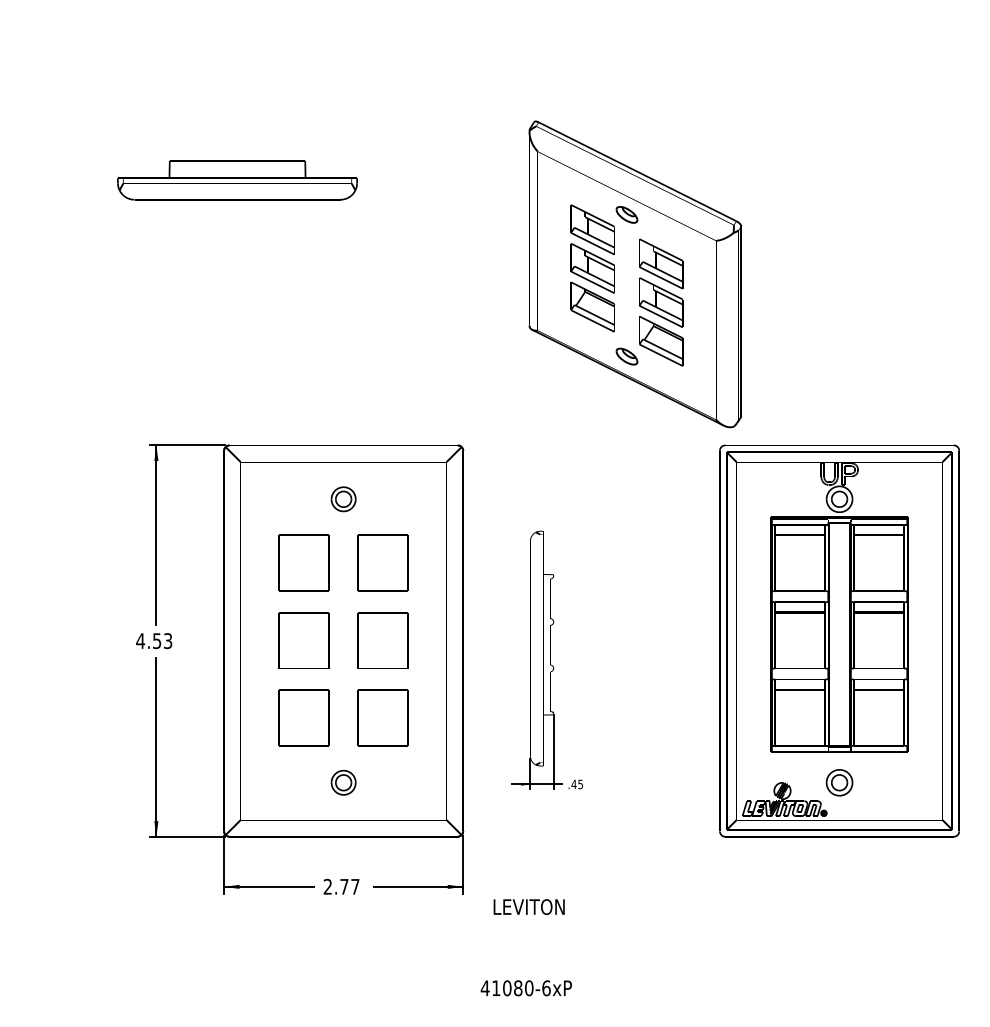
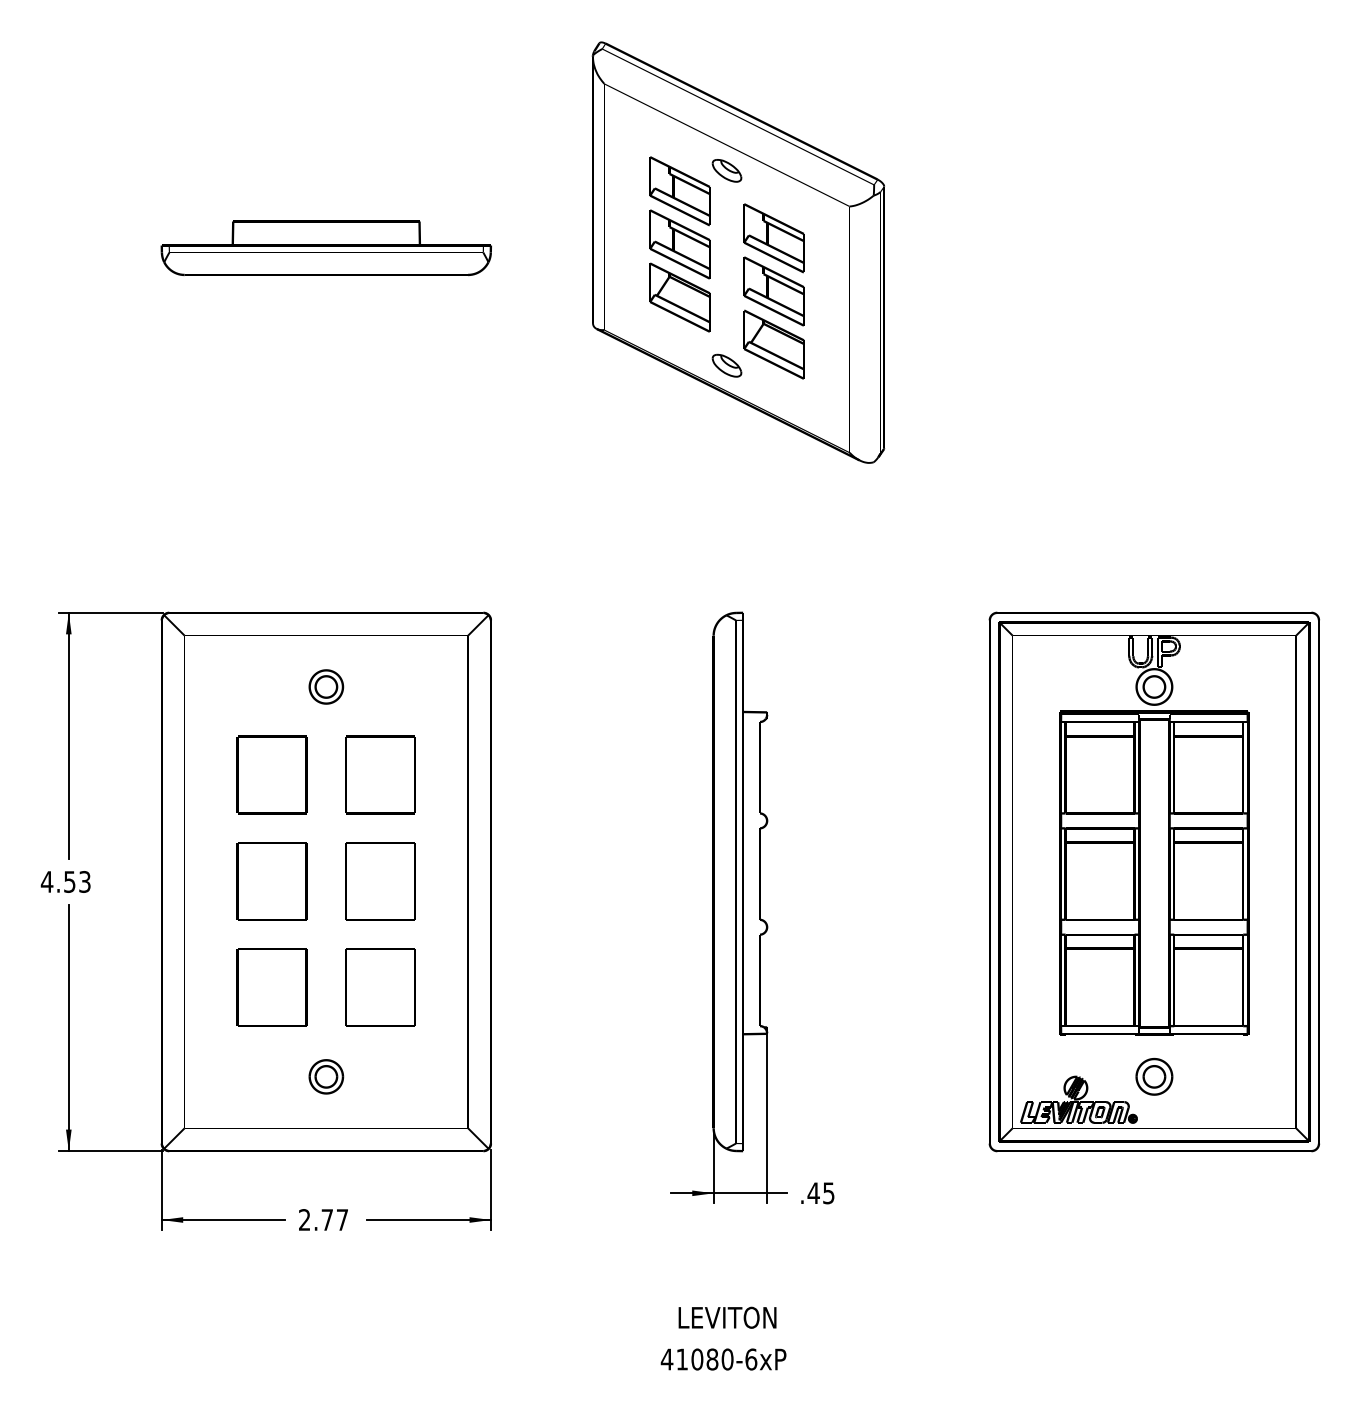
part: (635, 274) -> (738, 252), moved
part: (547, 659) -> (752, 907), size x1.67
part: (299, 669) -> (265, 920), moved
text: (529, 906) -> (727, 1317), moved

